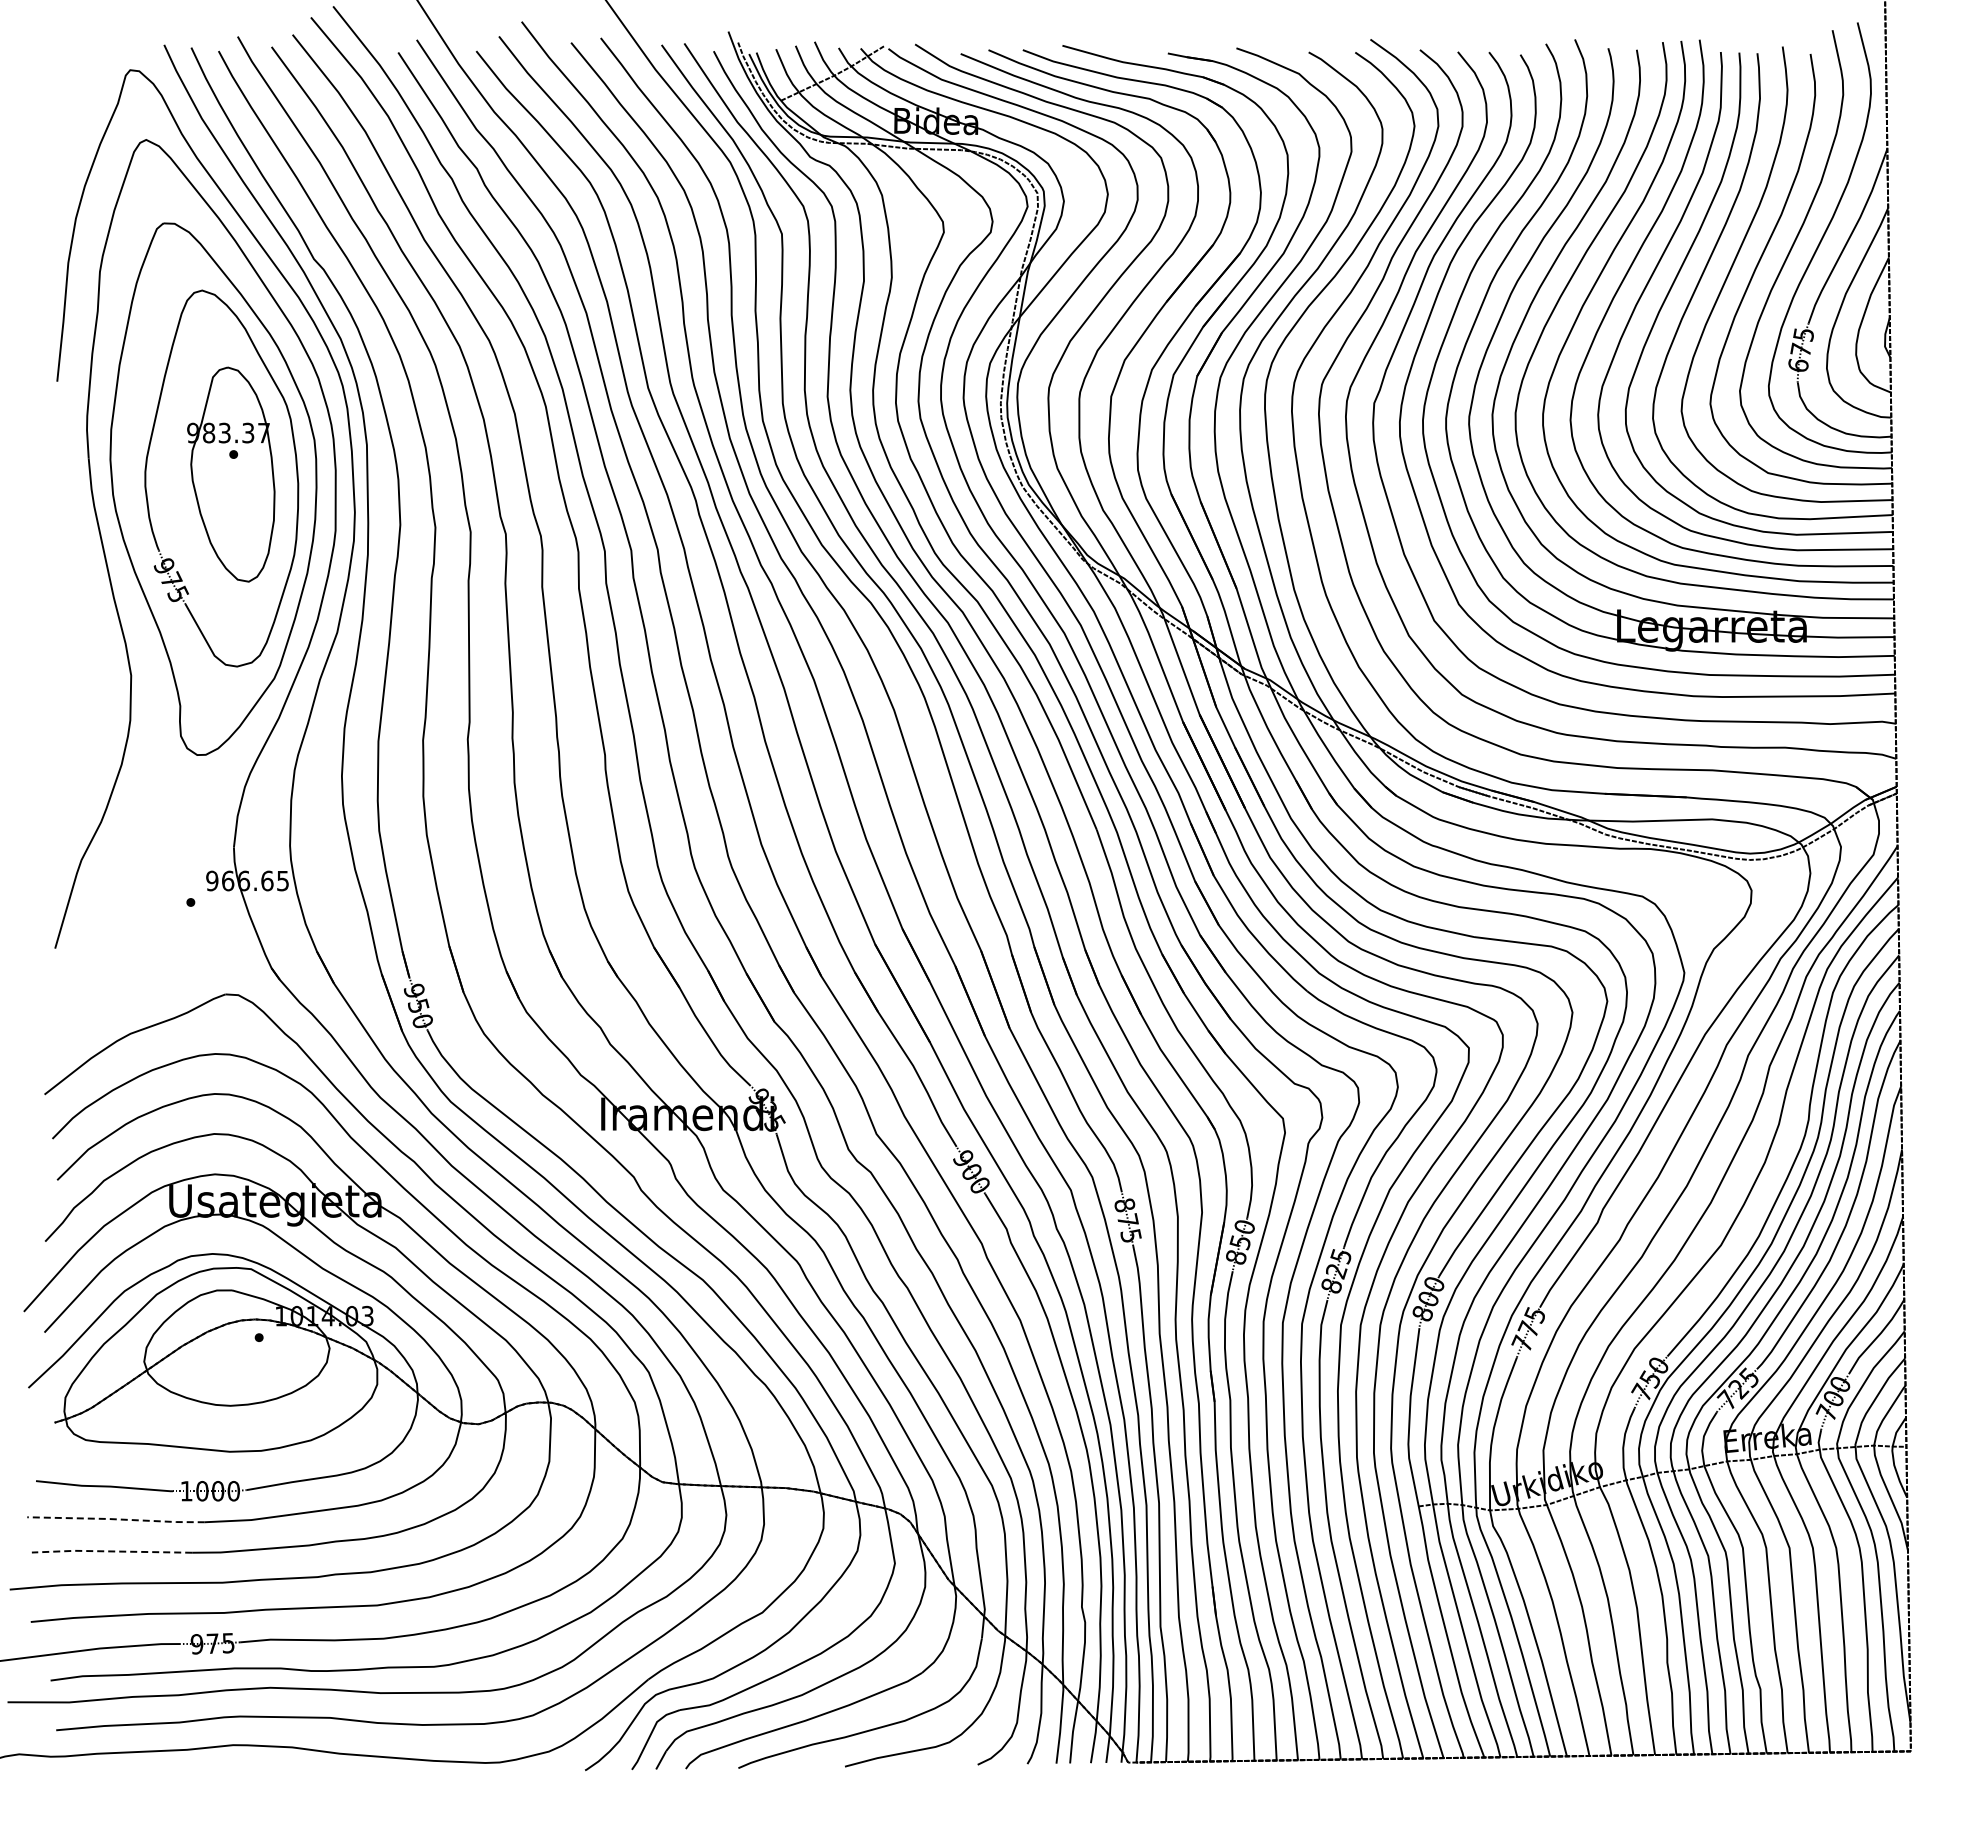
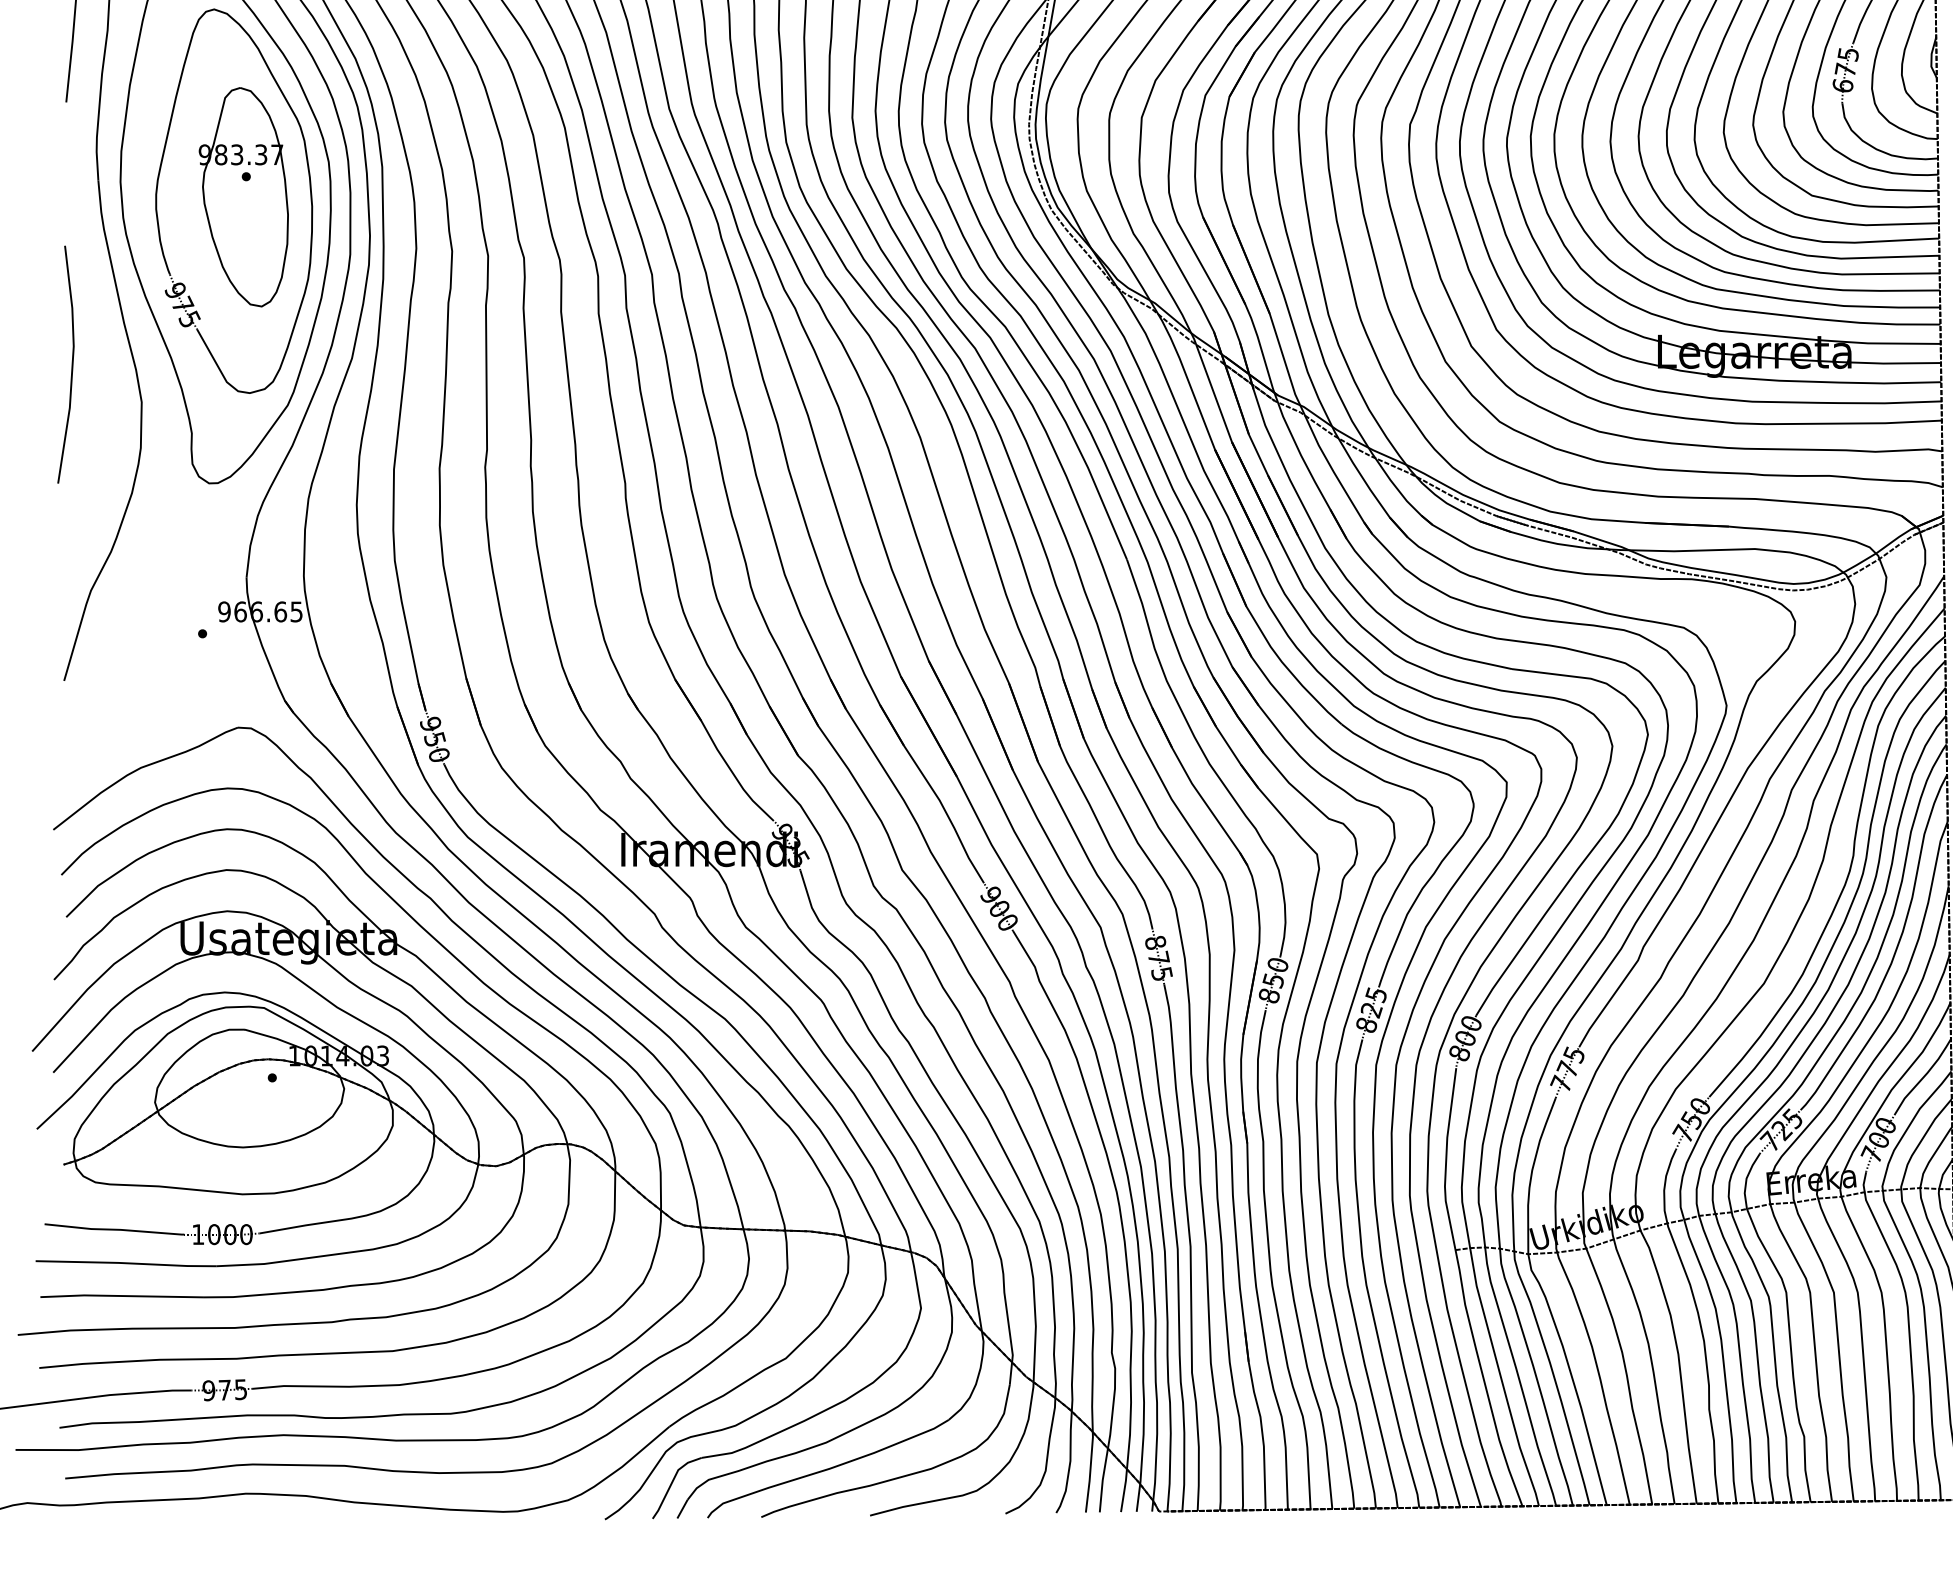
line: (62, 638) -> (71, 364), added
line: (115, 1519) -> (125, 1263), dashed -> solid
line: (111, 1551) -> (121, 1296), dashed -> solid

